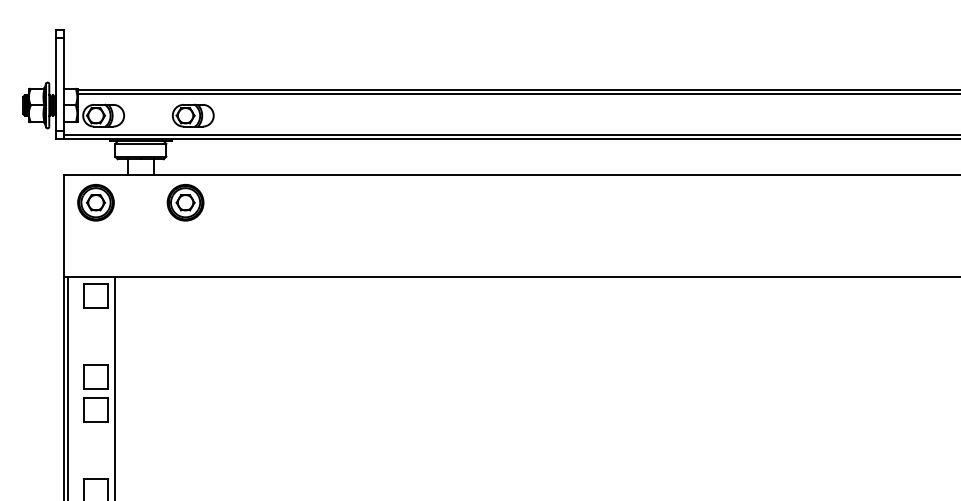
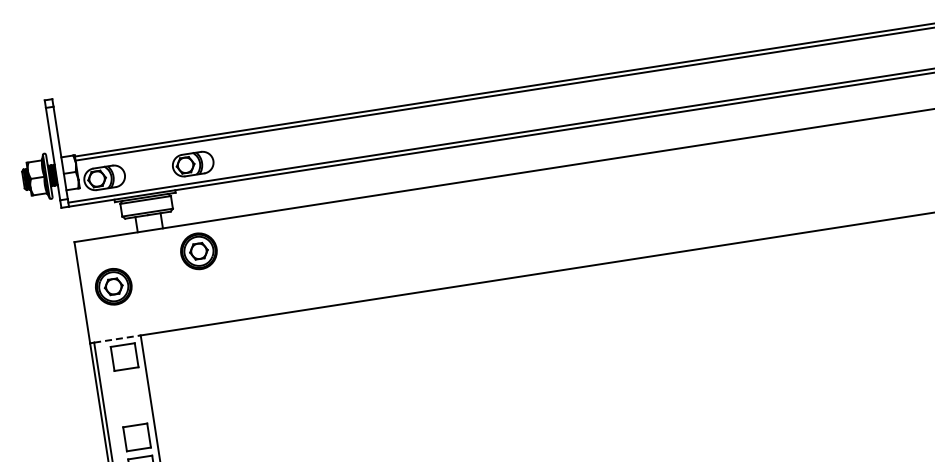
part: (95, 202) -> (113, 286), moved
line: (91, 276) -> (117, 338), solid -> dashed

